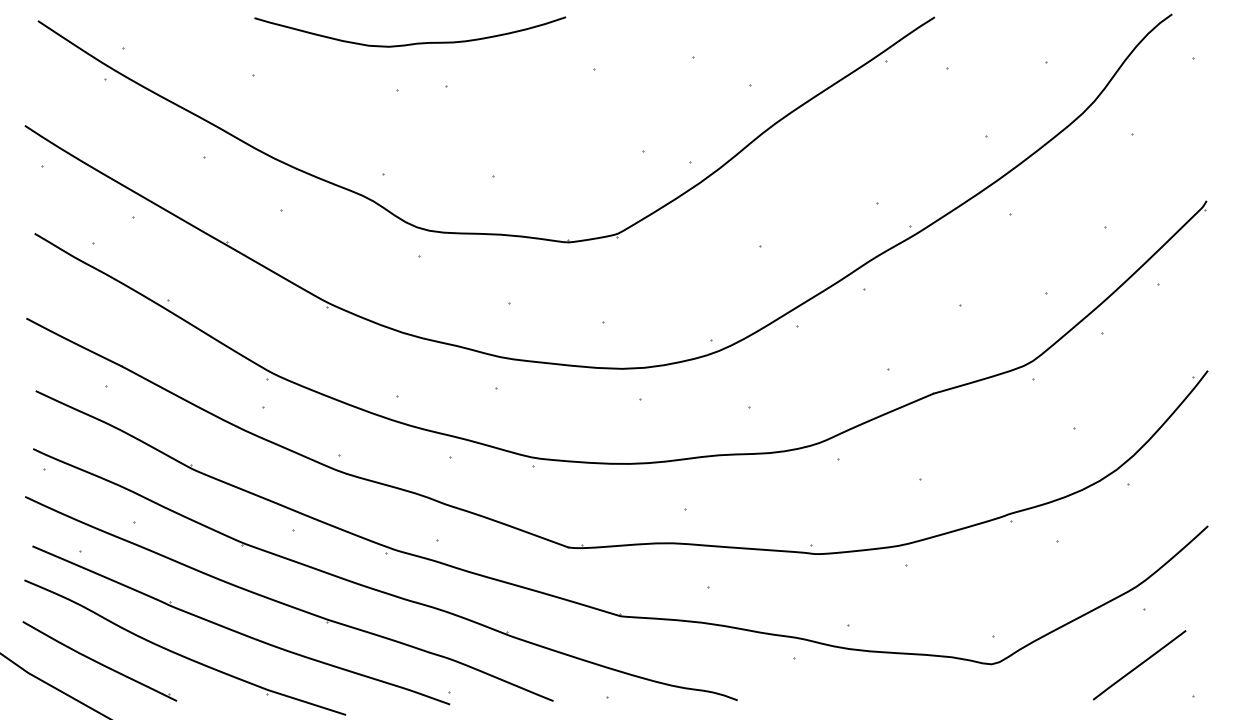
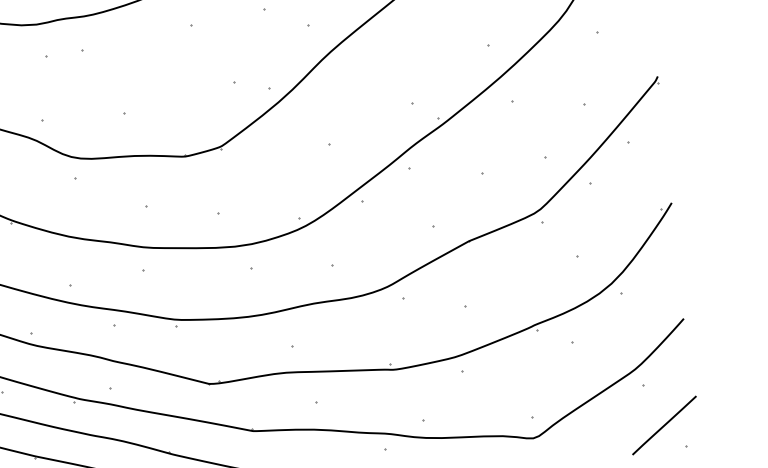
line: (1139, 665) -> (664, 425), moved

